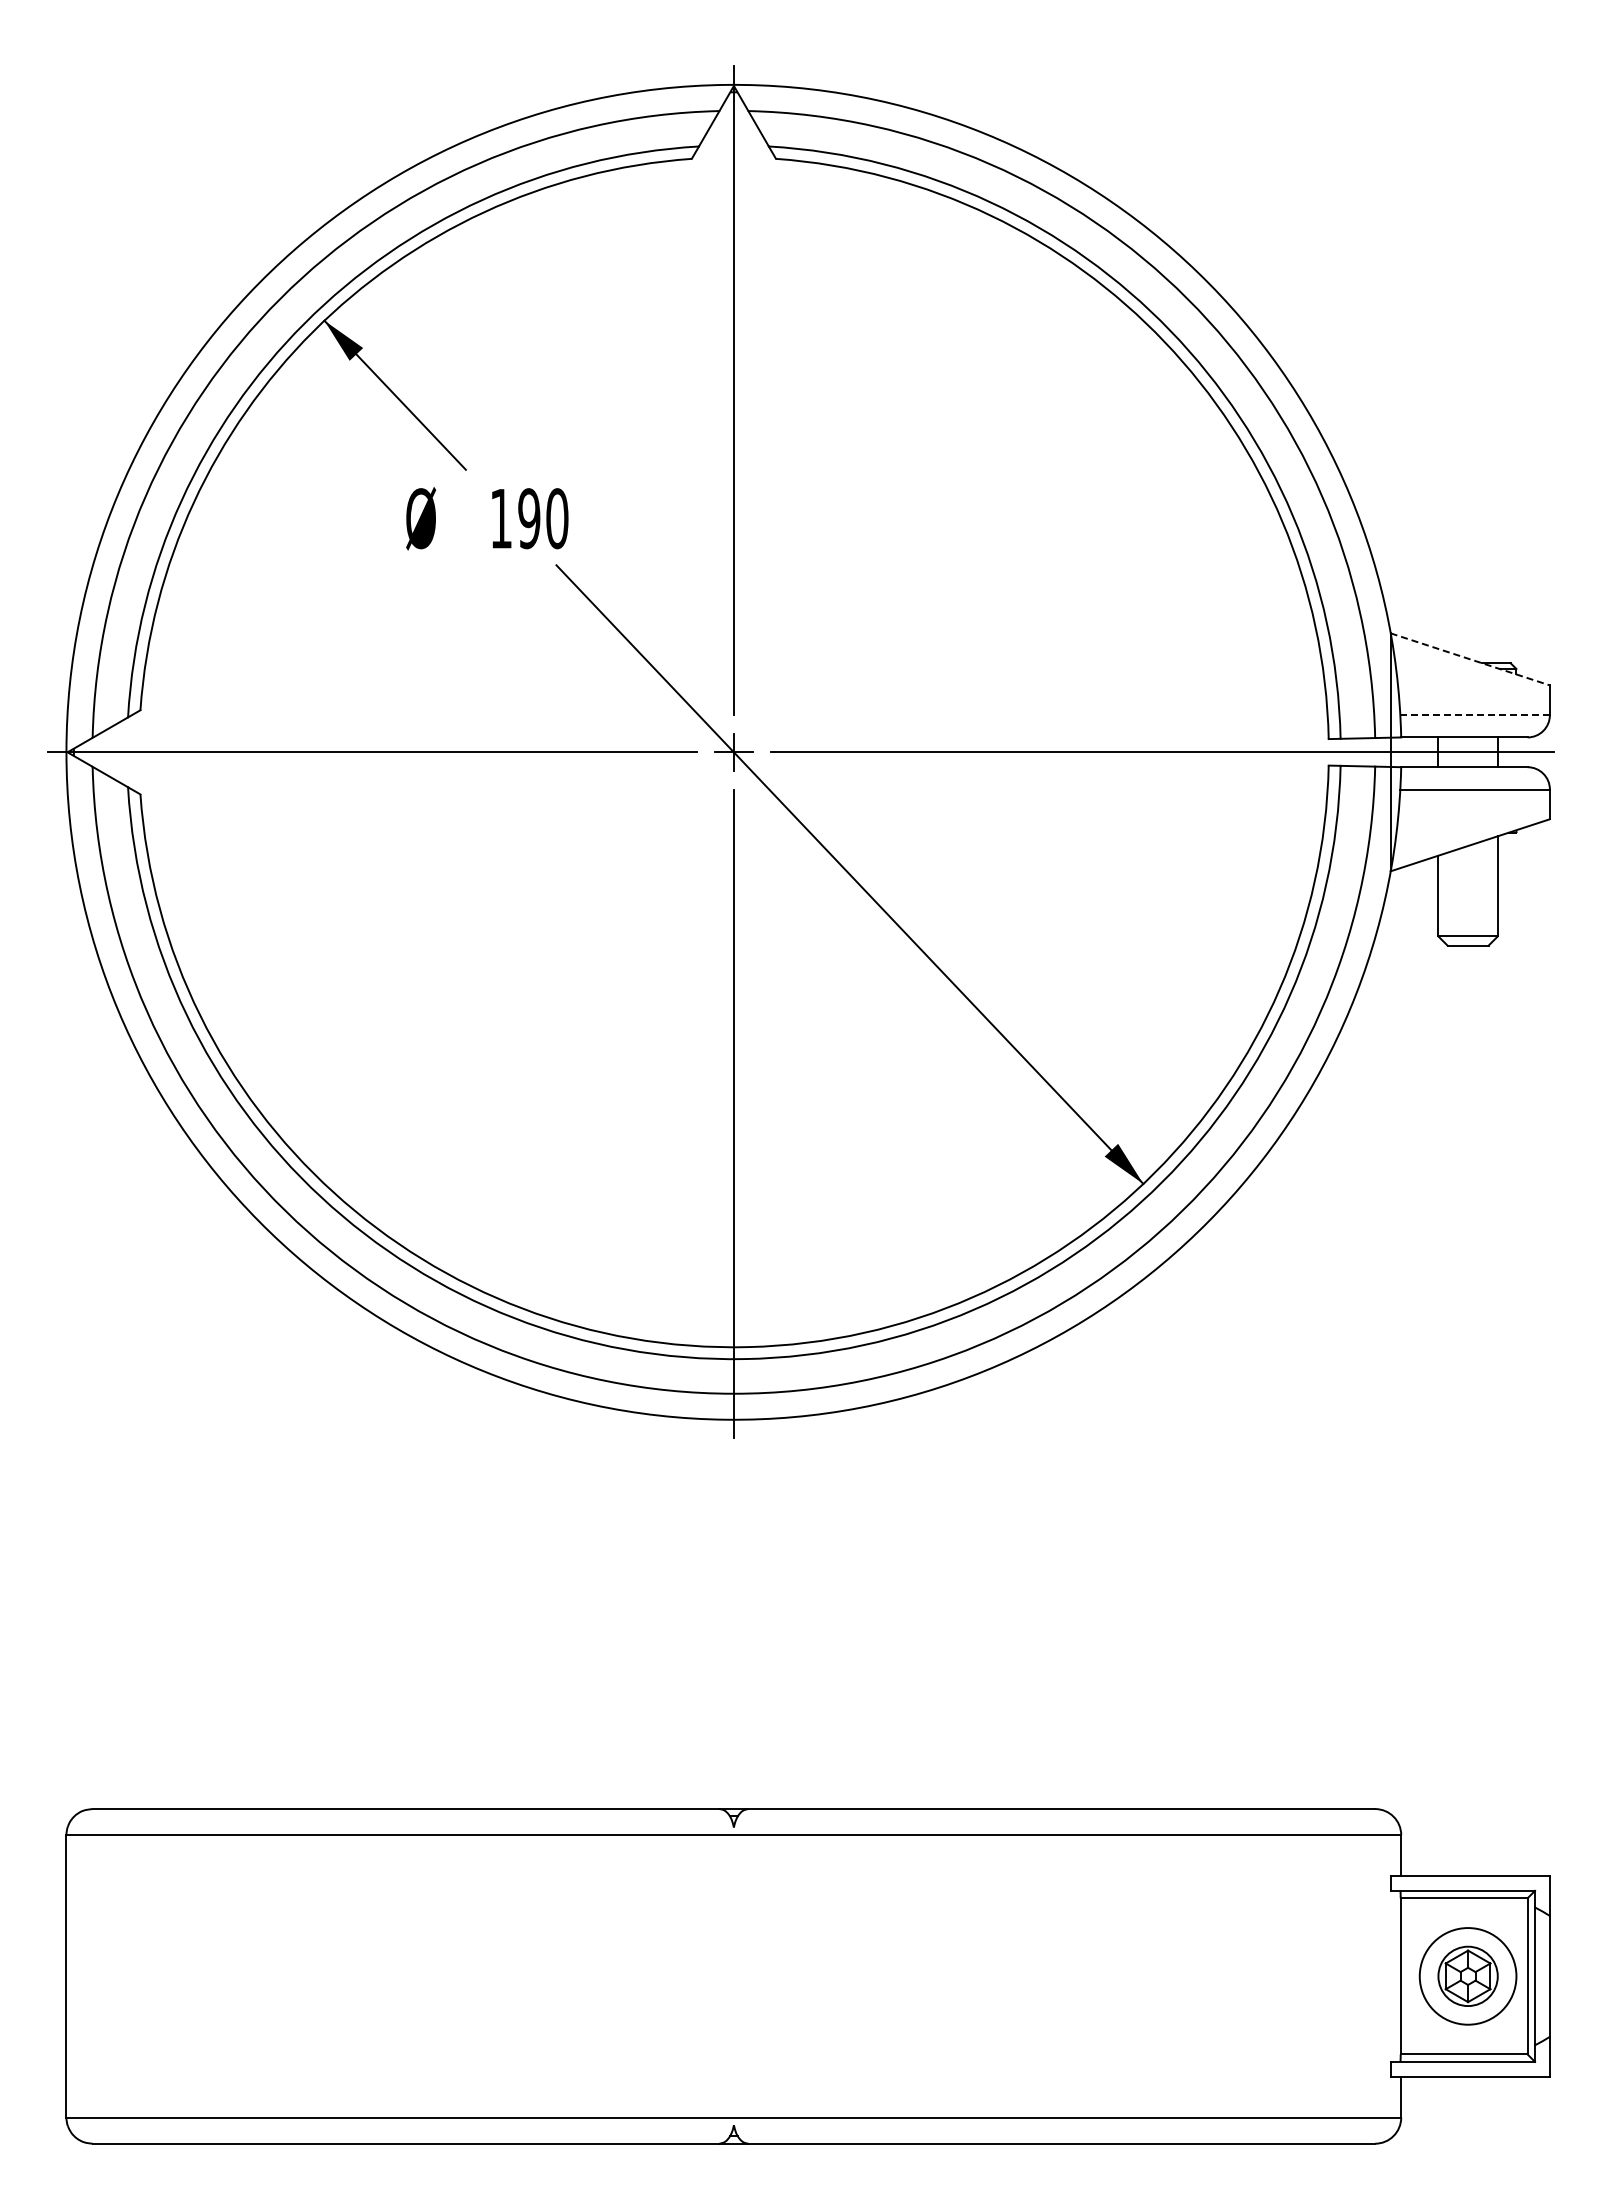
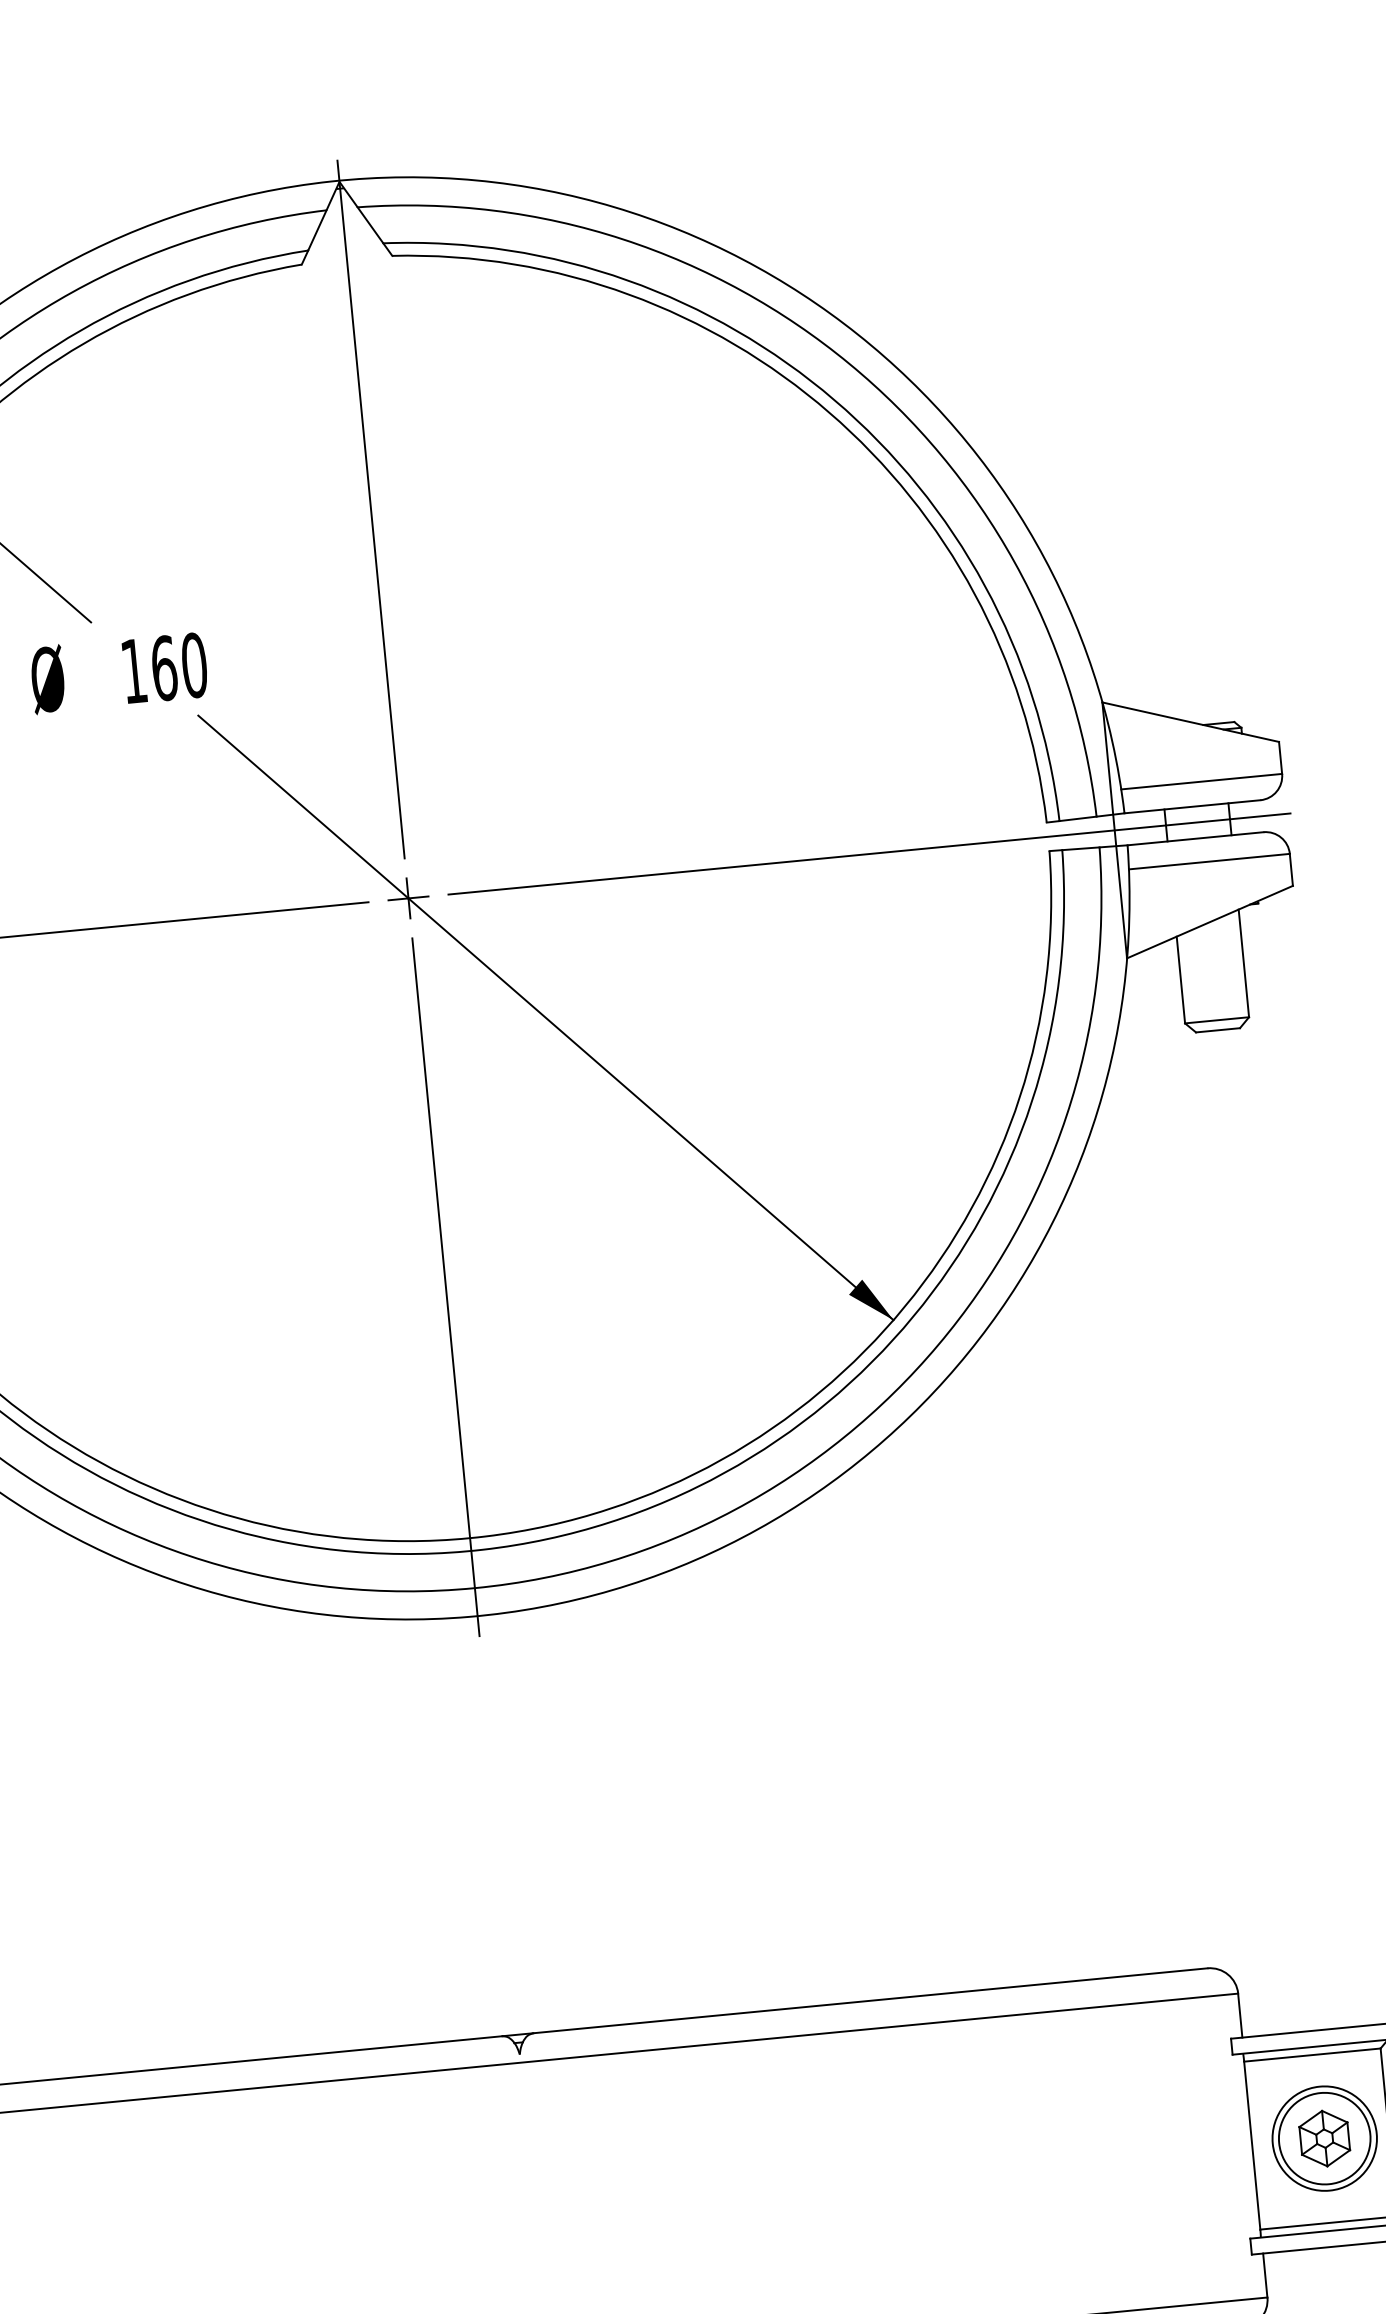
text: (529, 518) -> (164, 668), 190 -> 160
line: (1470, 659) -> (1190, 722), dashed -> solid
line: (1475, 715) -> (1202, 782), dashed -> solid
circle: (1467, 1976) -> (1324, 2138), size x1.43

